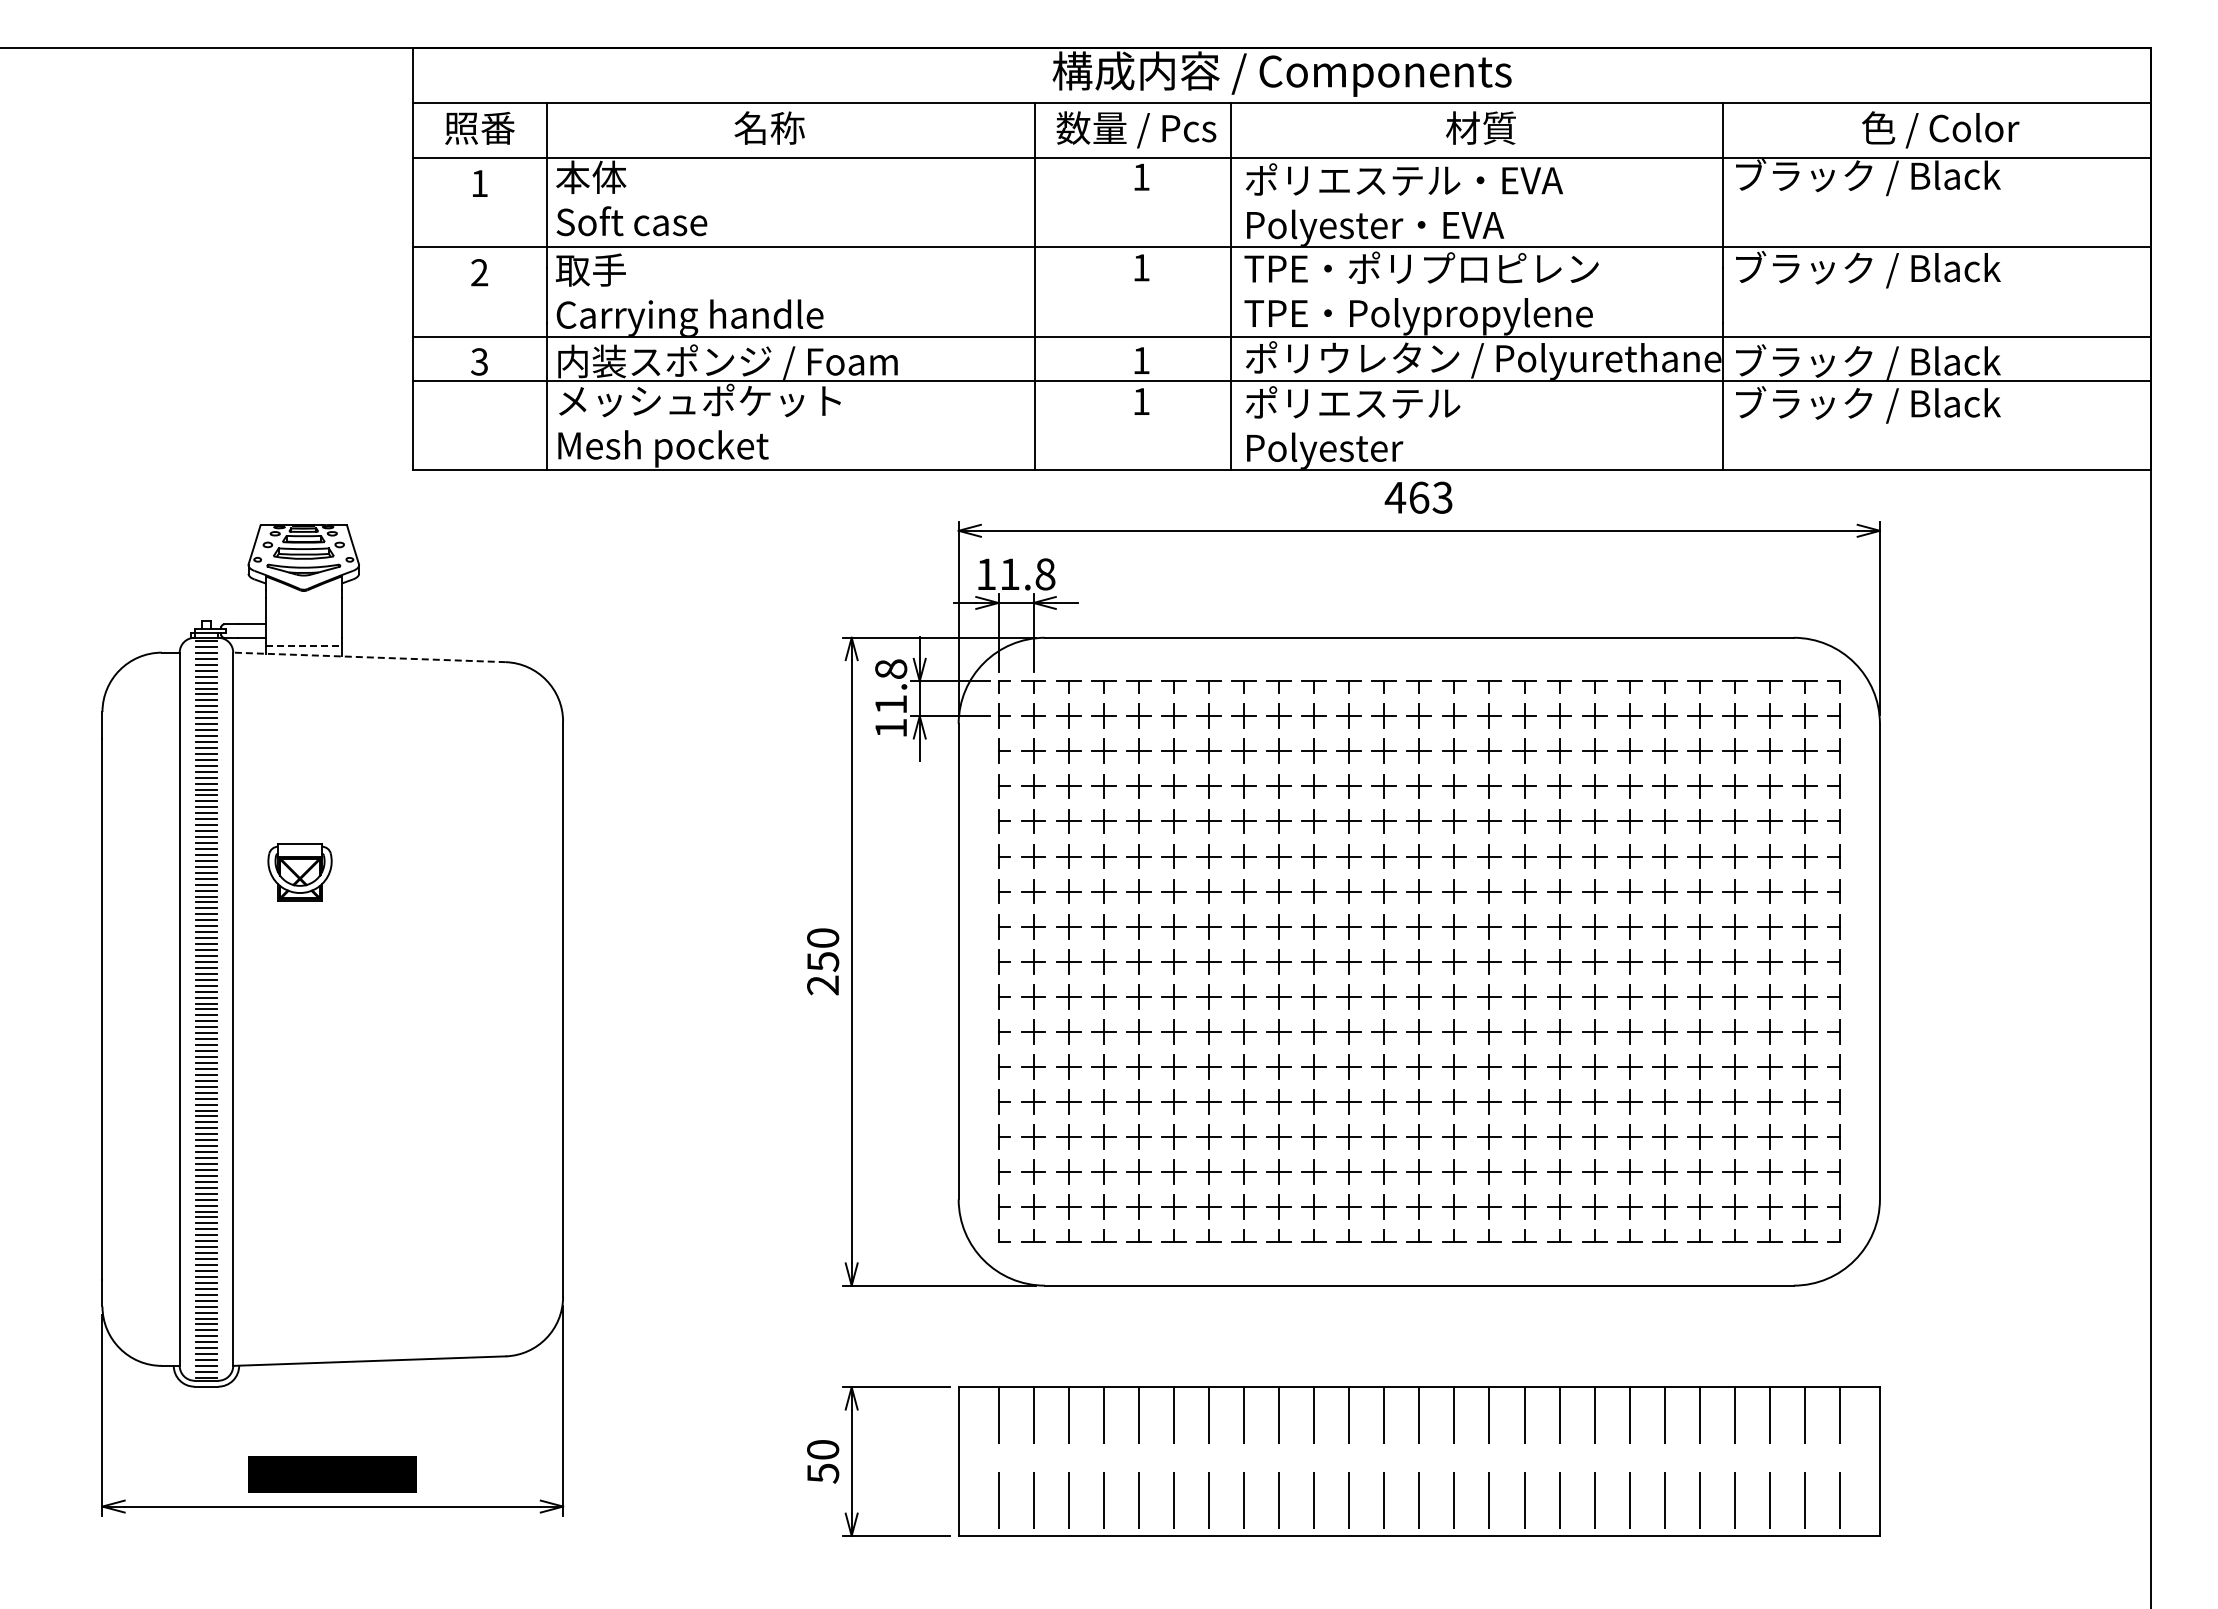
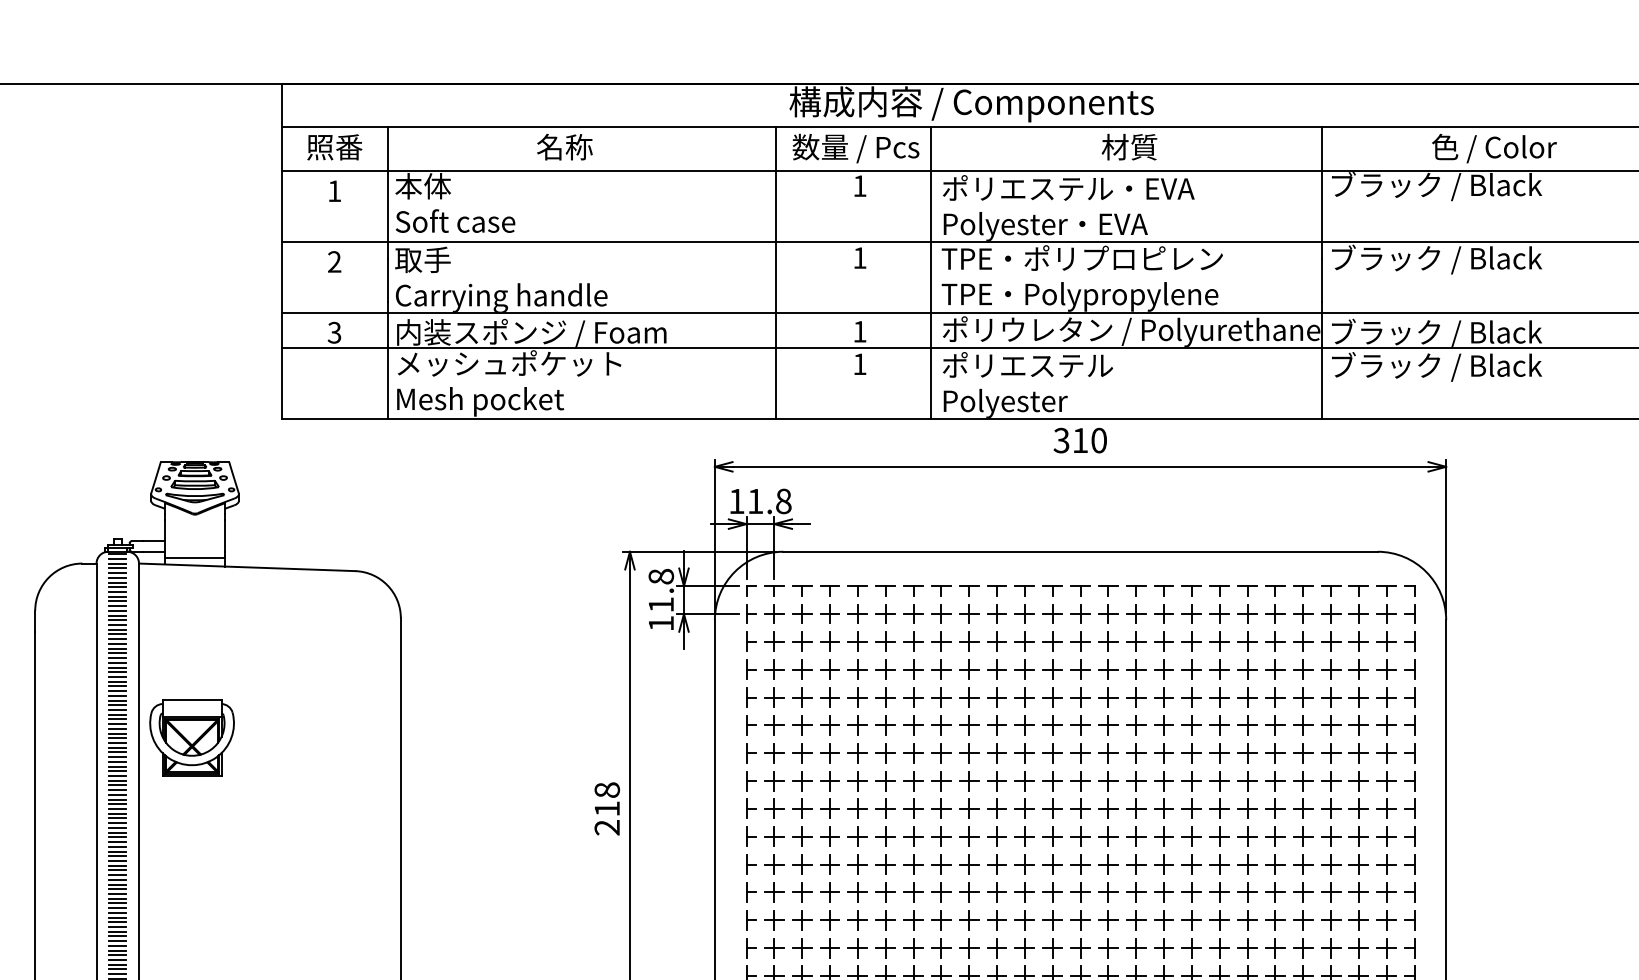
text: (1418, 497) -> (1079, 440), 463 -> 310
line: (303, 645) -> (194, 557), dashed -> solid
line: (368, 657) -> (246, 567), dashed -> solid
part: (299, 872) -> (191, 738), size x1.67
text: (823, 950) -> (607, 799), 250 -> 218

